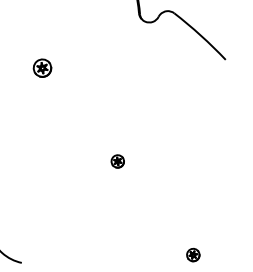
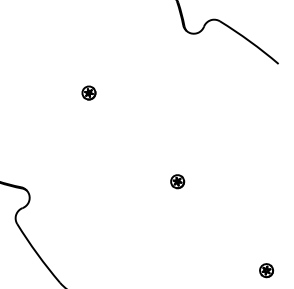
part: (42, 67) -> (88, 92), size x0.71

